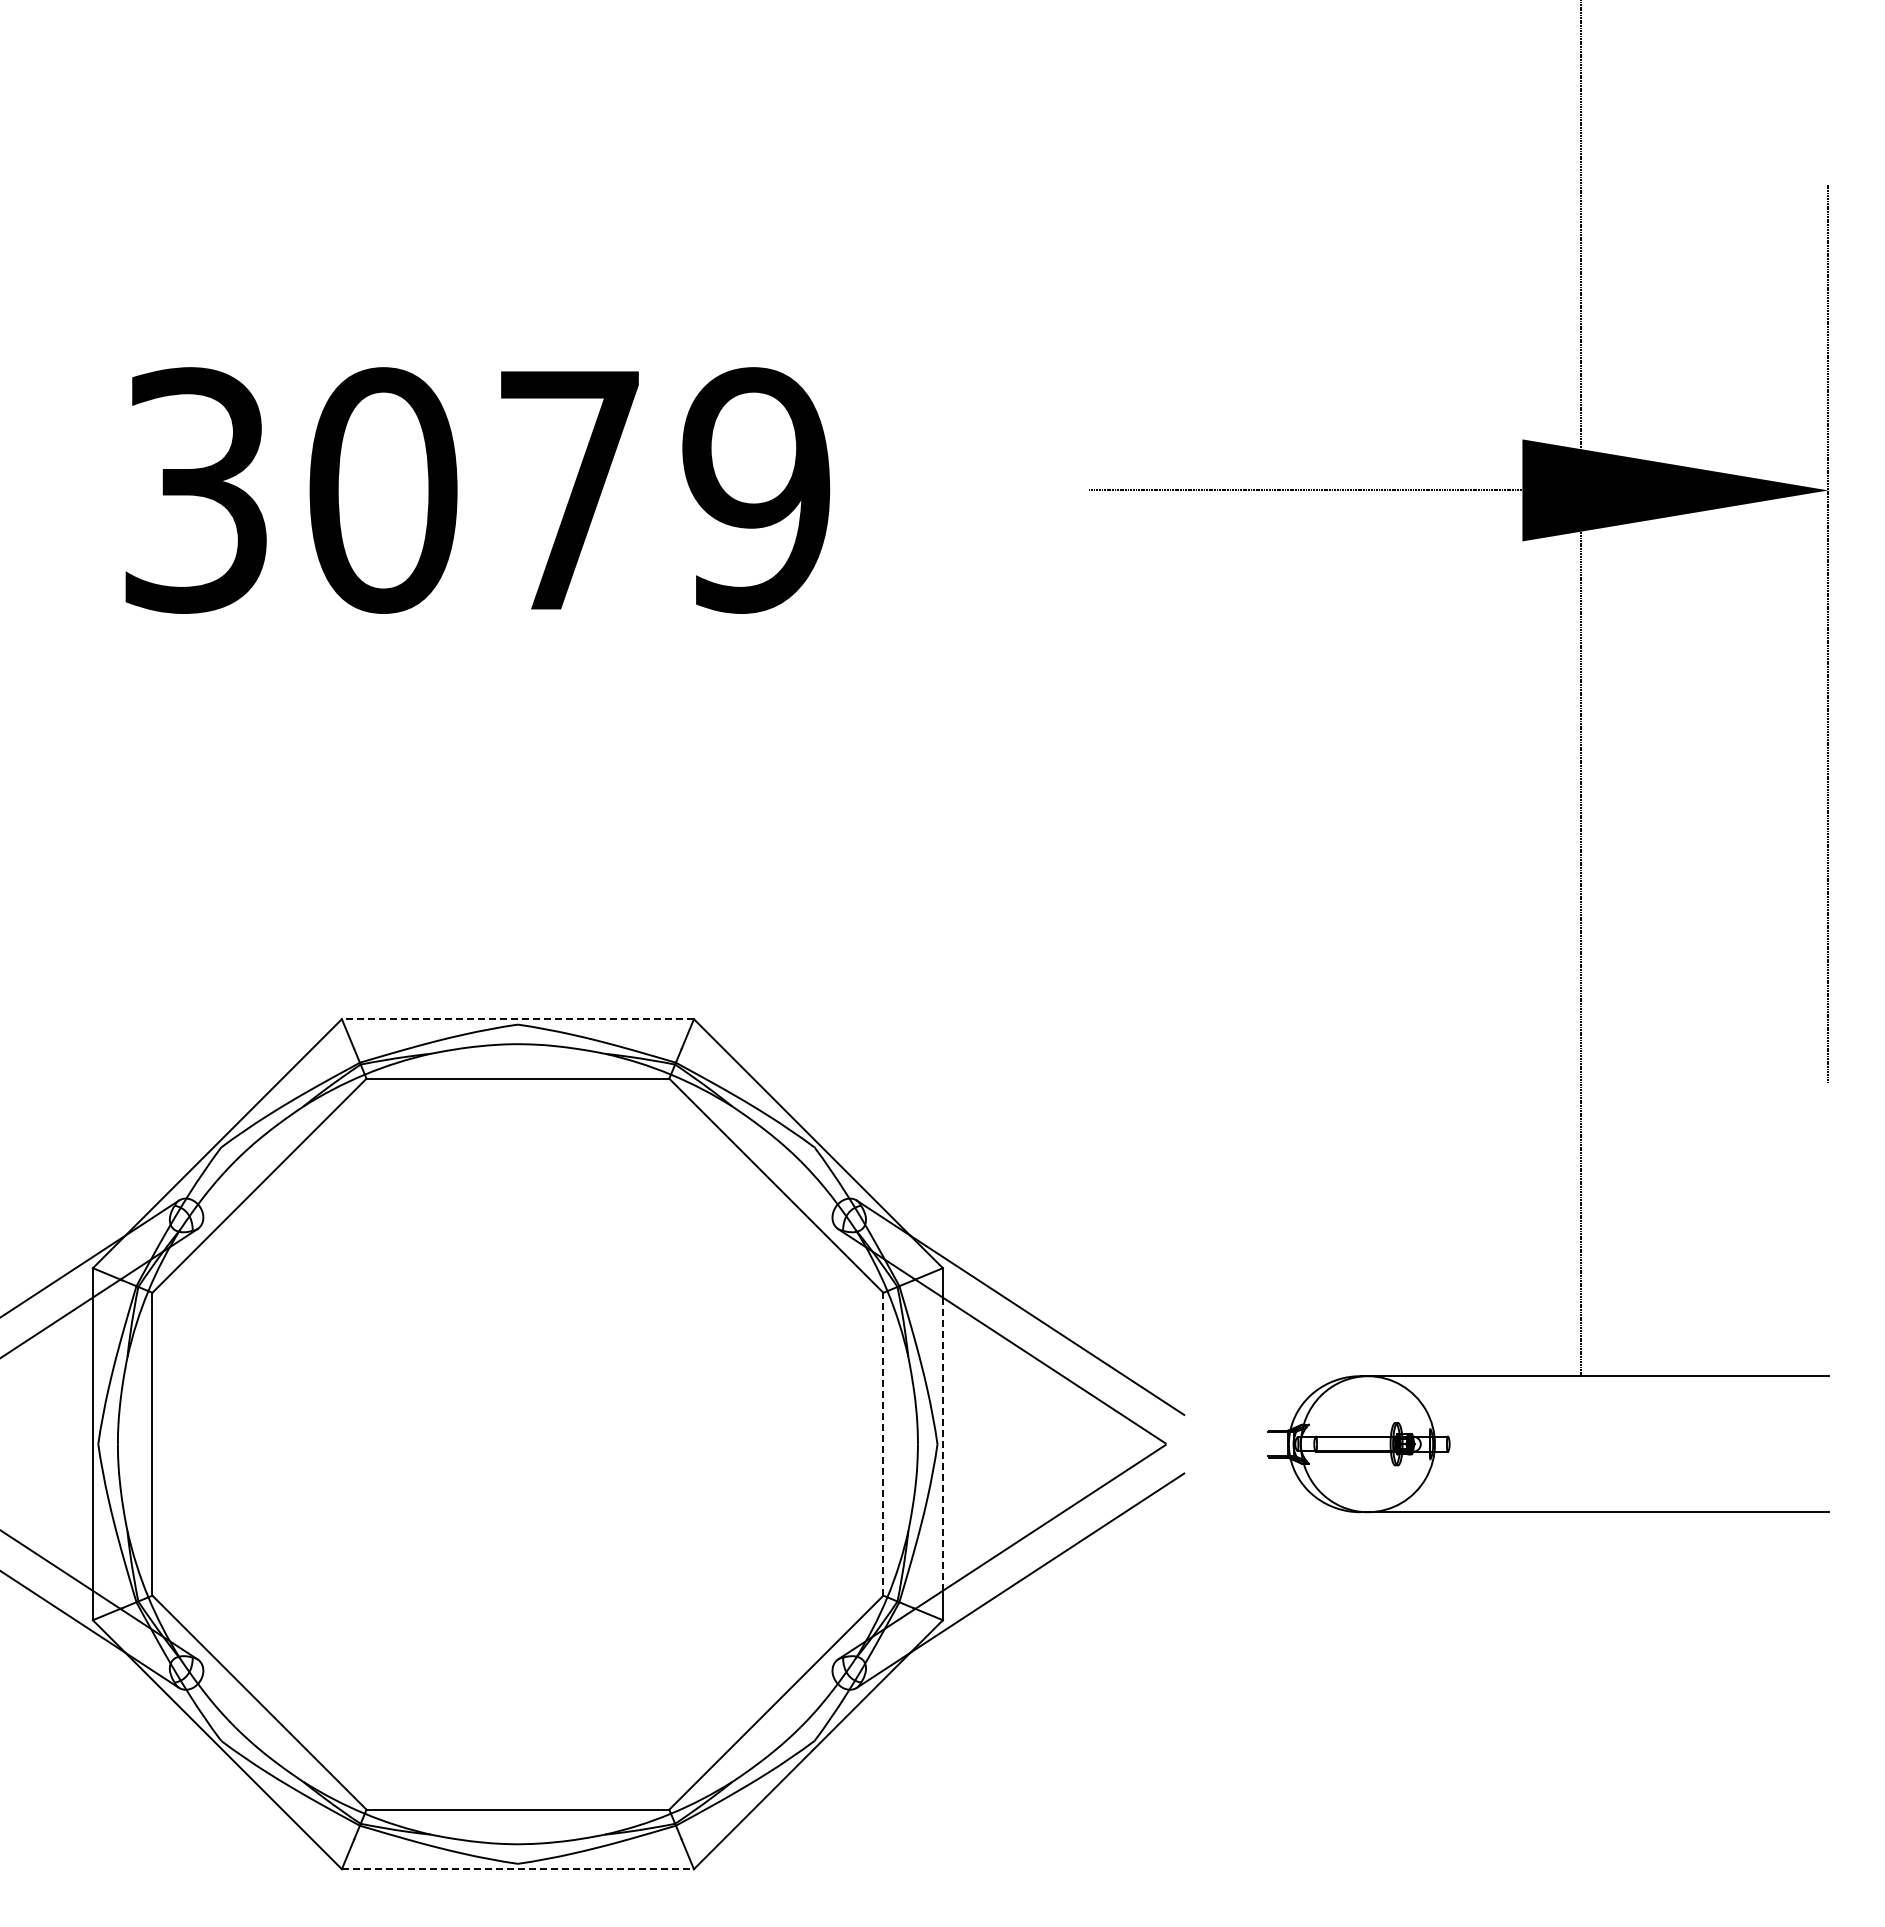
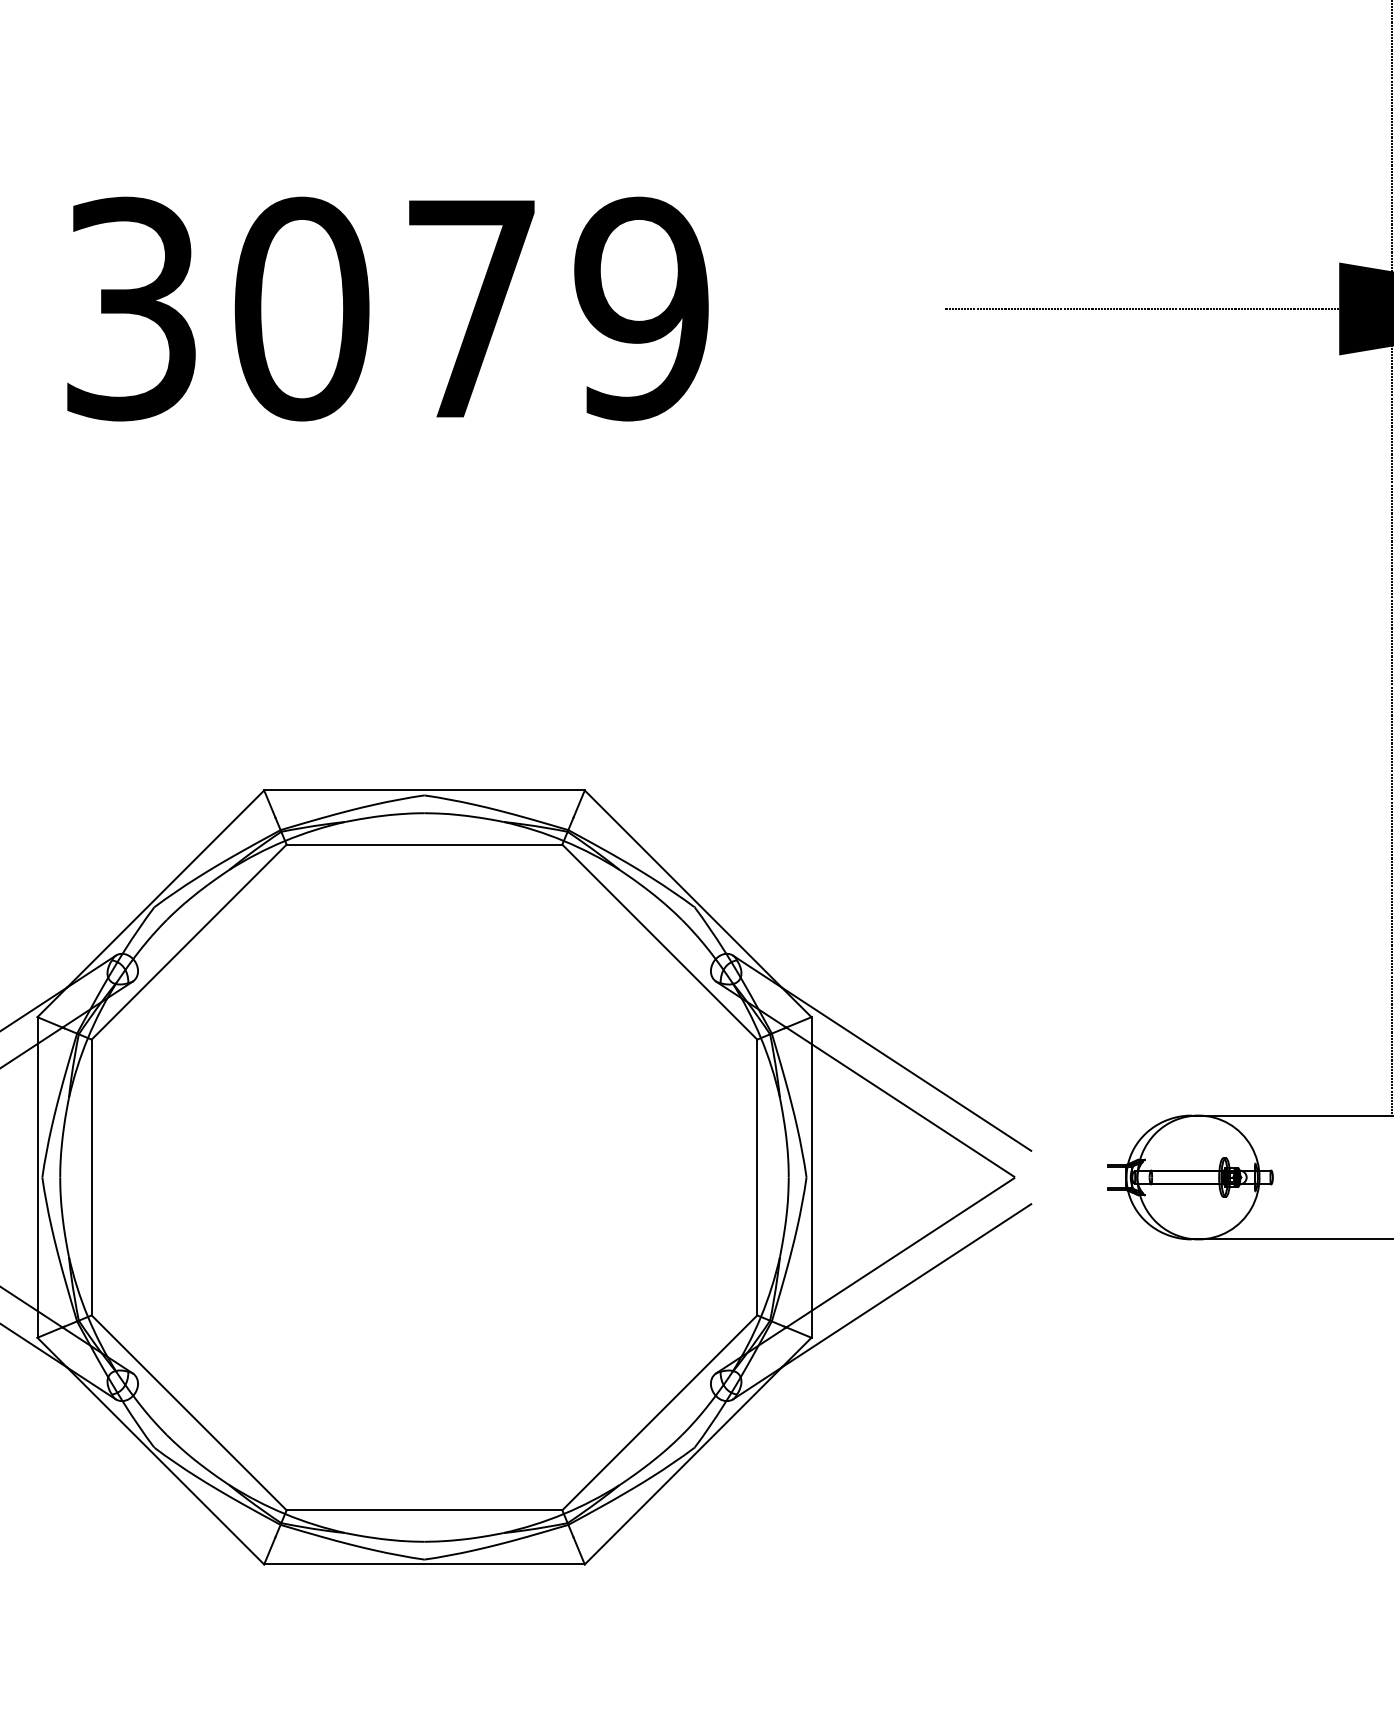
line: (517, 1019) -> (424, 790), dashed -> solid
line: (883, 1443) -> (757, 1176), dashed -> solid
line: (942, 1444) -> (811, 1177), dashed -> solid
line: (518, 1869) -> (425, 1564), dashed -> solid

